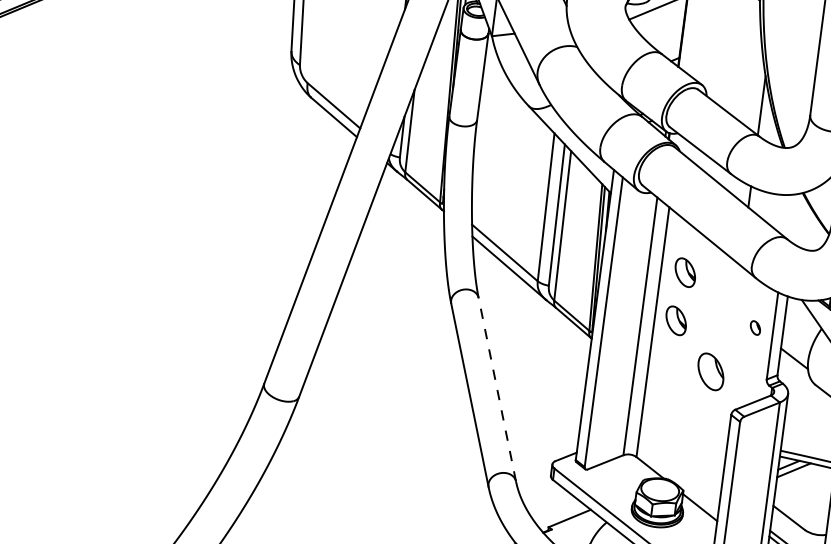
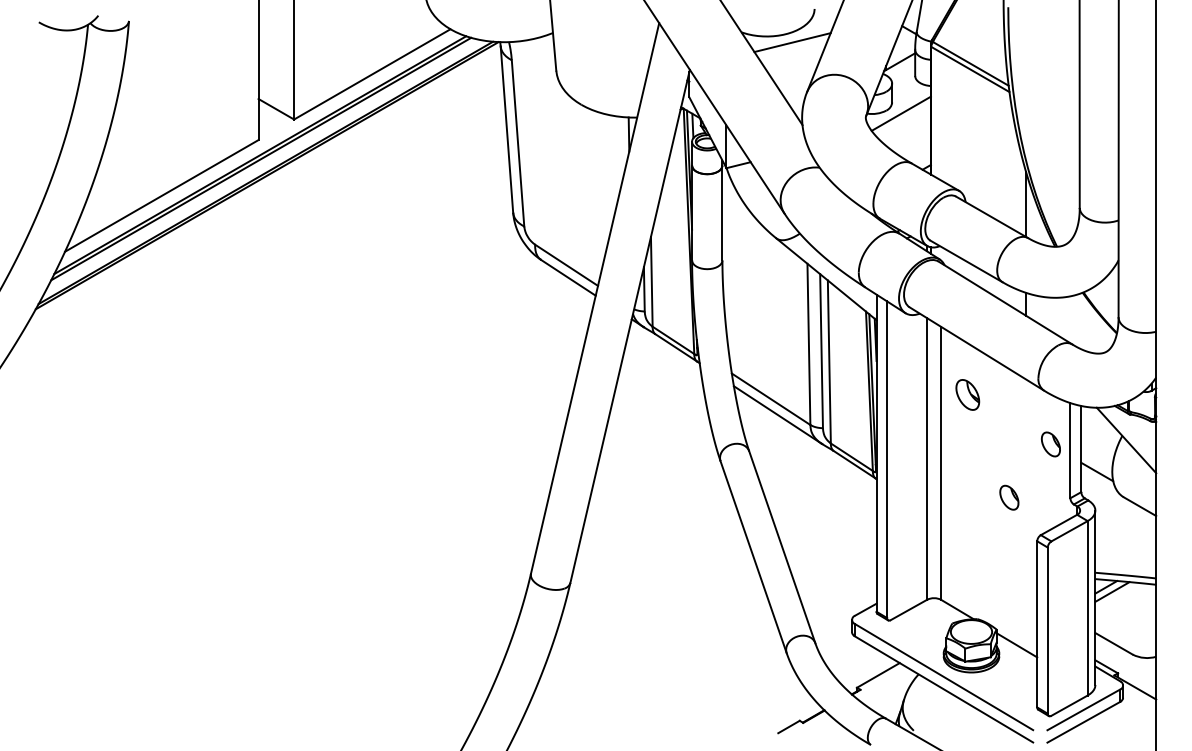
part: (676, 320) -> (964, 447), removed
part: (755, 327) -> (1050, 444), size x1.67
part: (711, 371) -> (1009, 497), size x0.62
line: (497, 389) -> (782, 546), dashed -> solid

